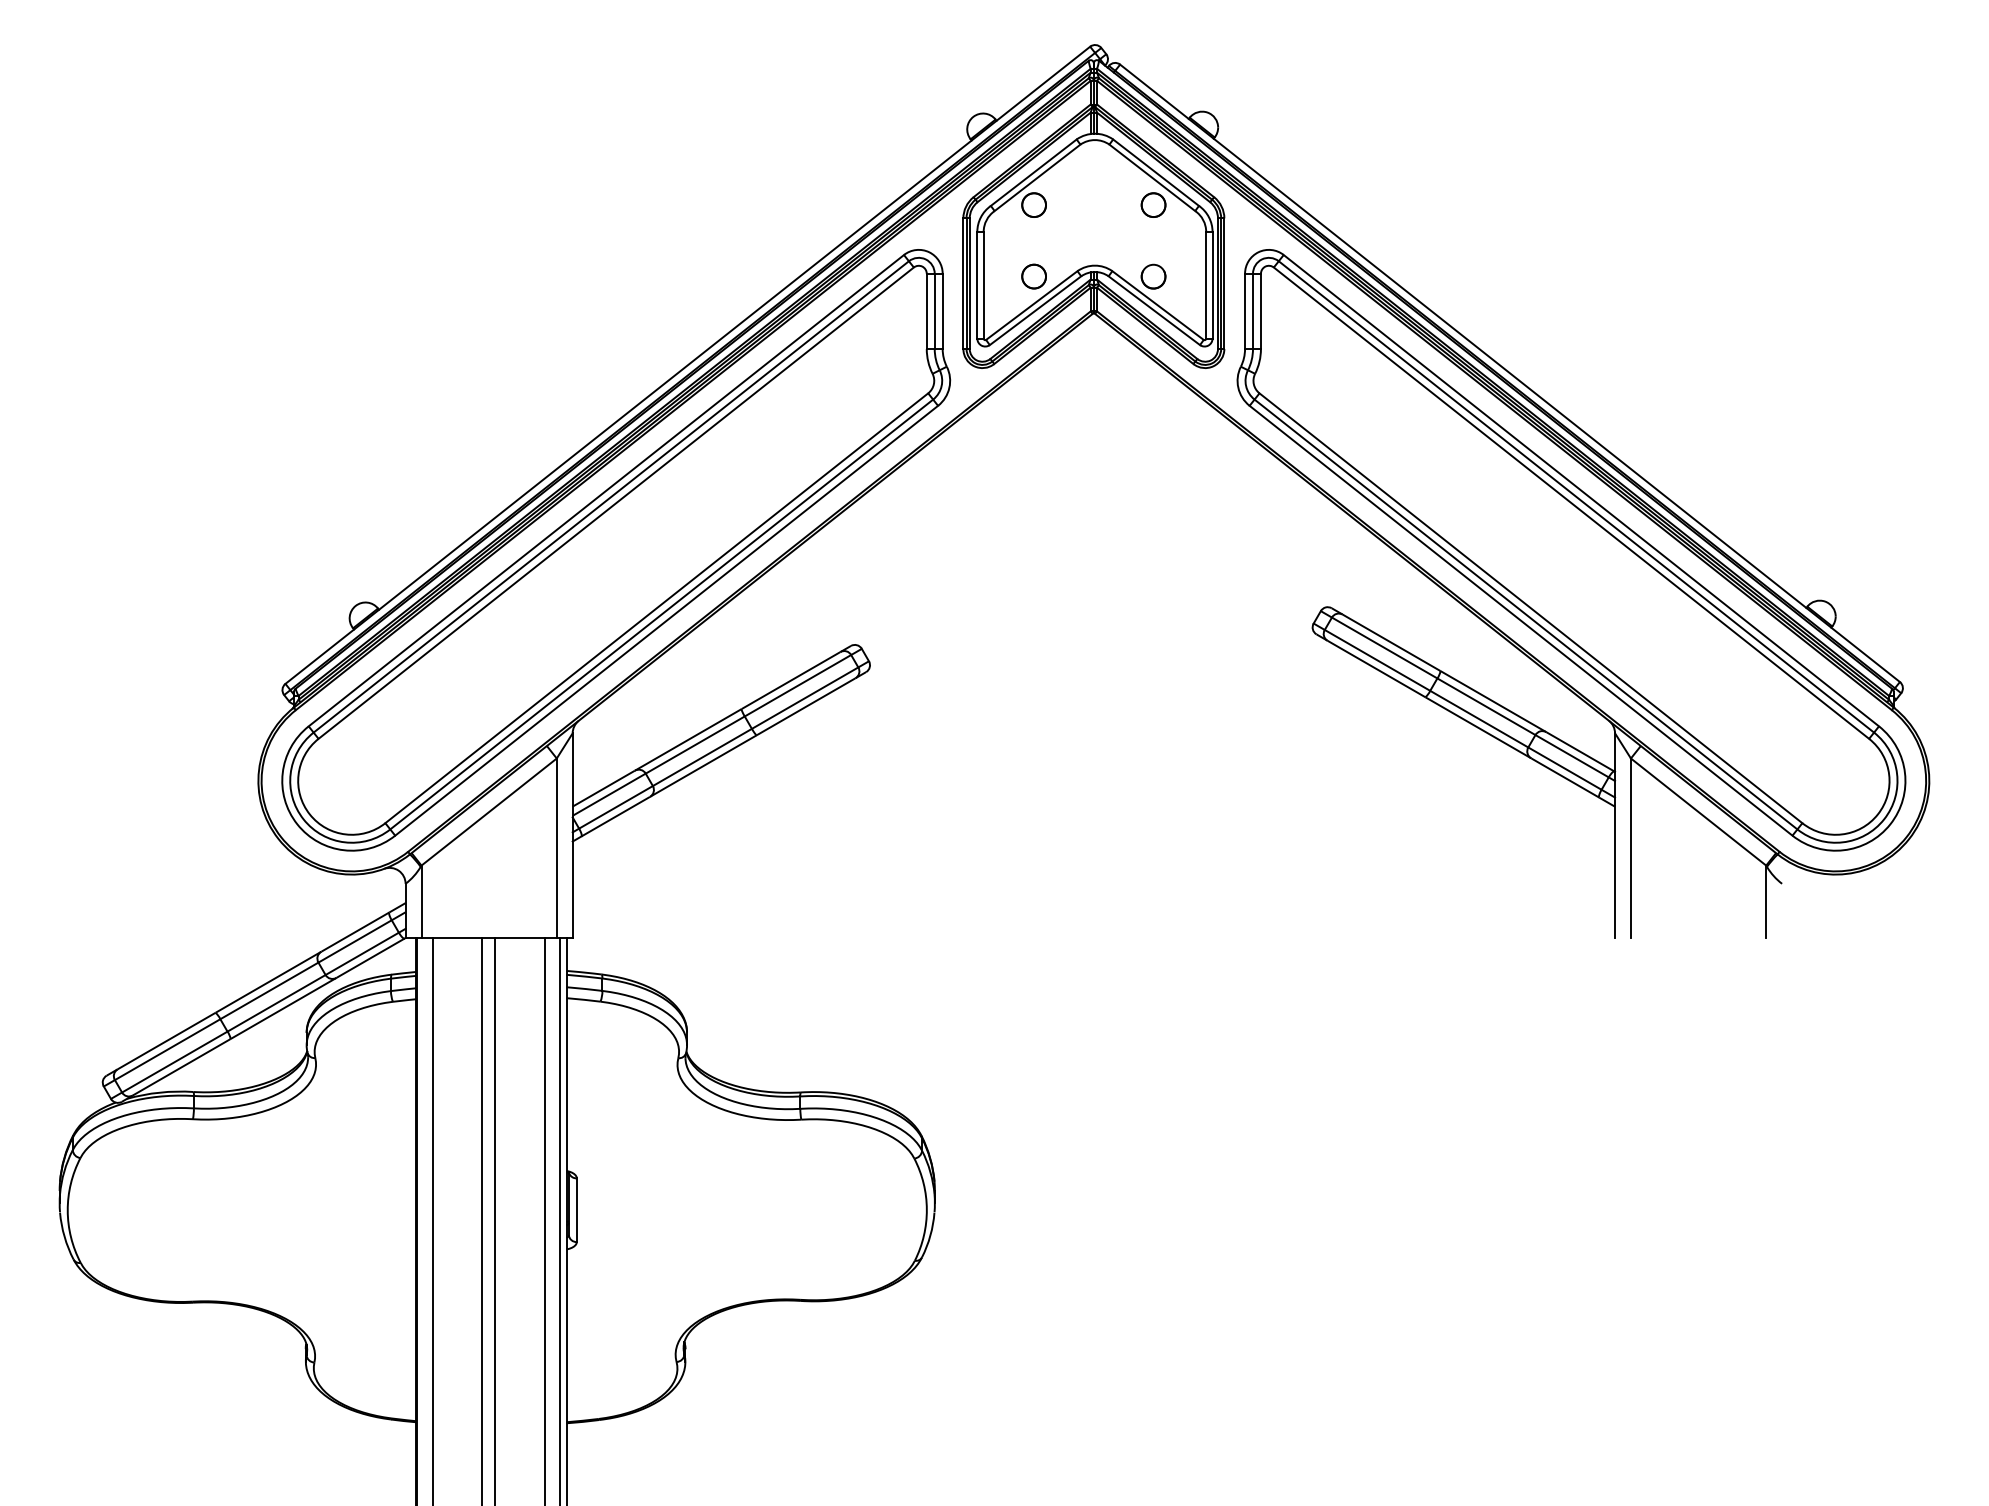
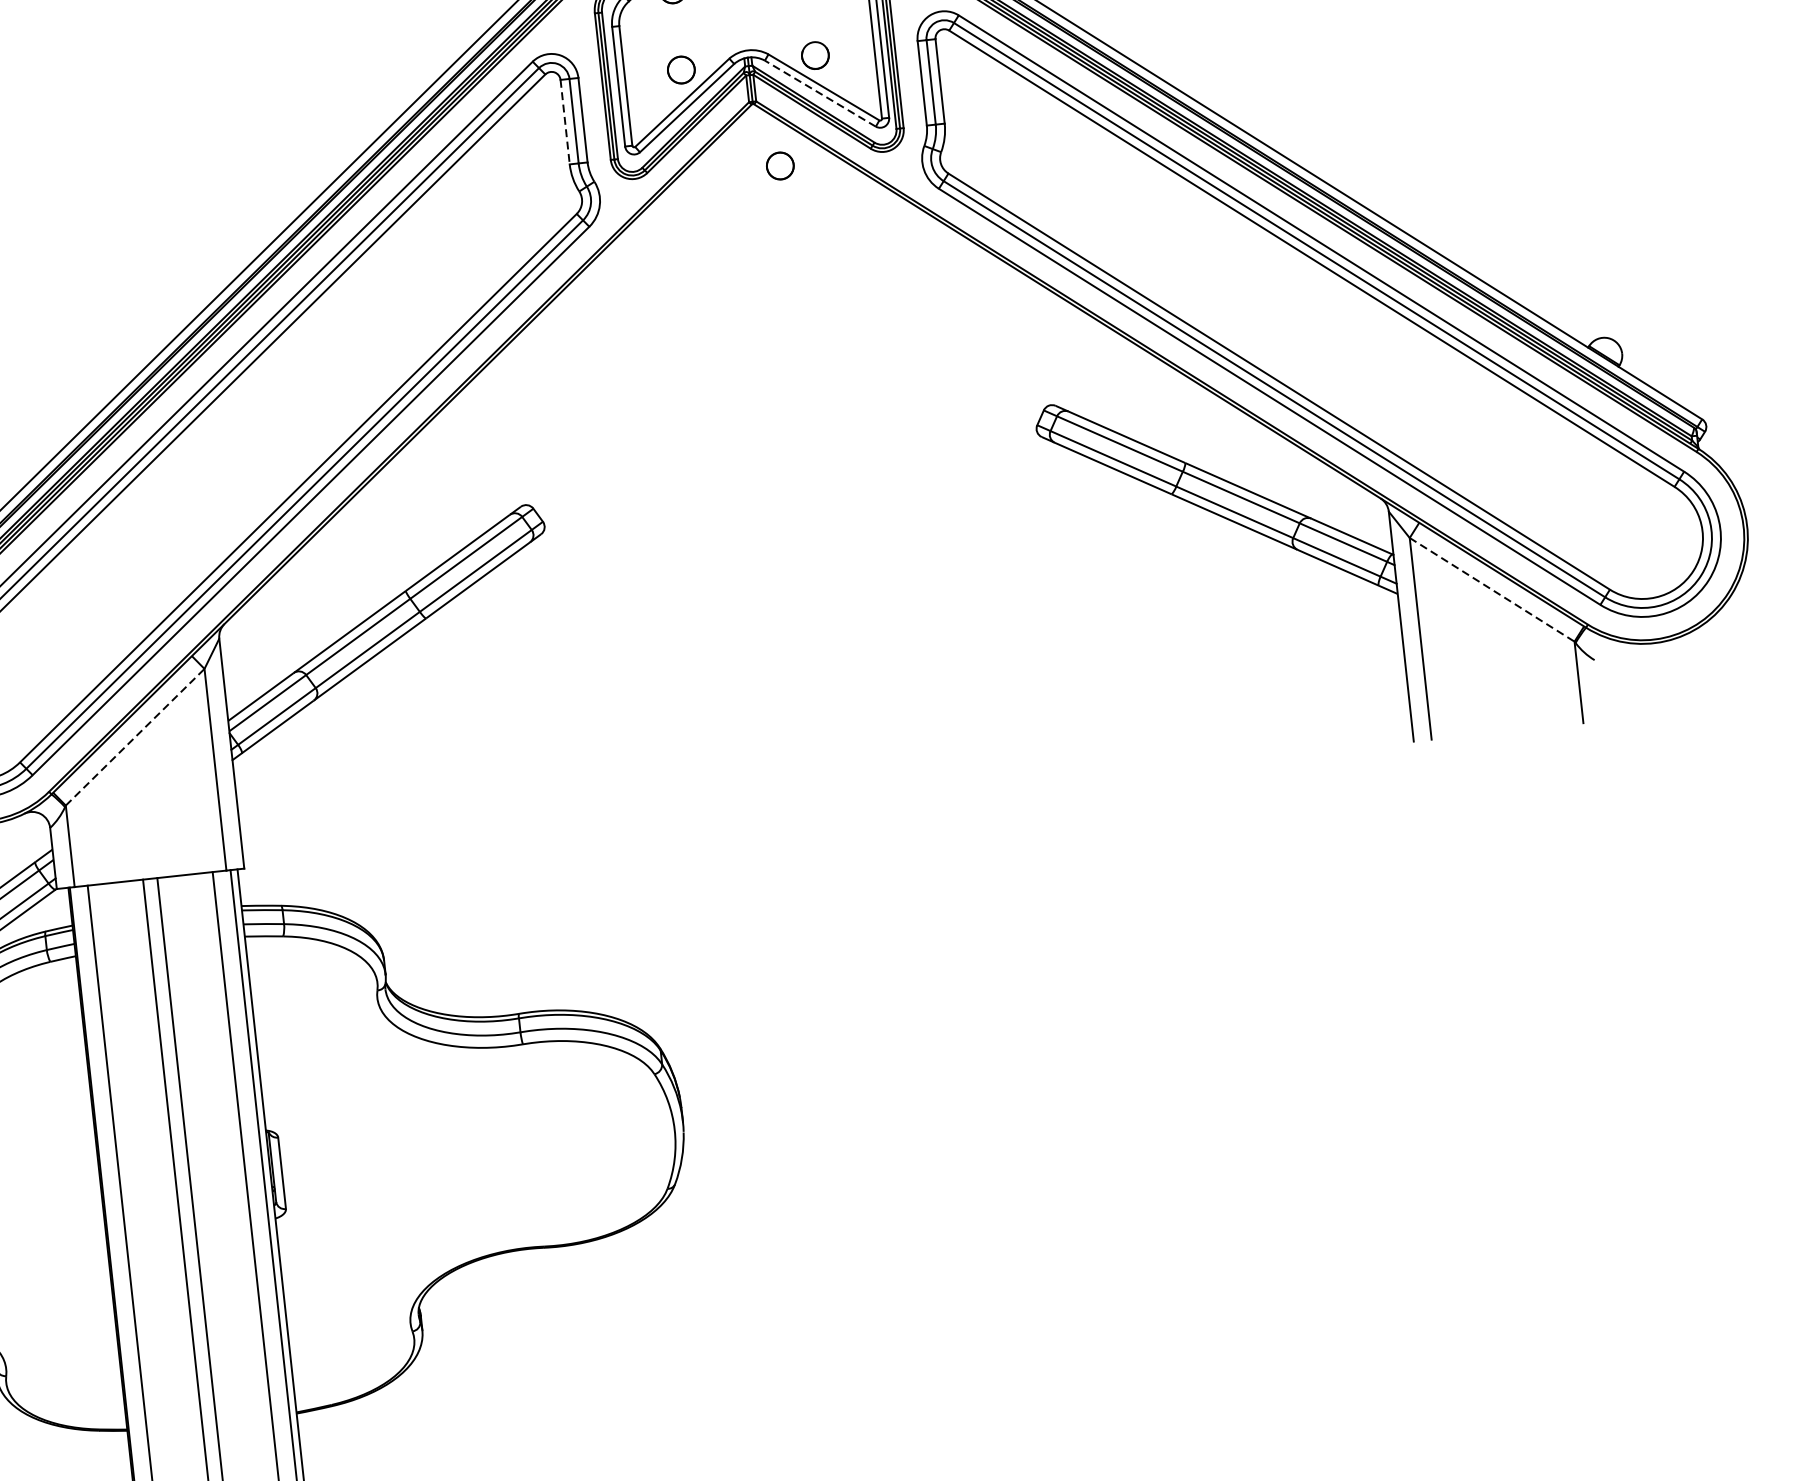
line: (1153, 310) -> (819, 93), solid -> dashed
line: (926, 311) -> (564, 122), solid -> dashed
part: (1111, 370) -> (779, 165), added
line: (489, 811) -> (135, 736), solid -> dashed
line: (1698, 812) -> (1492, 590), solid -> dashed

